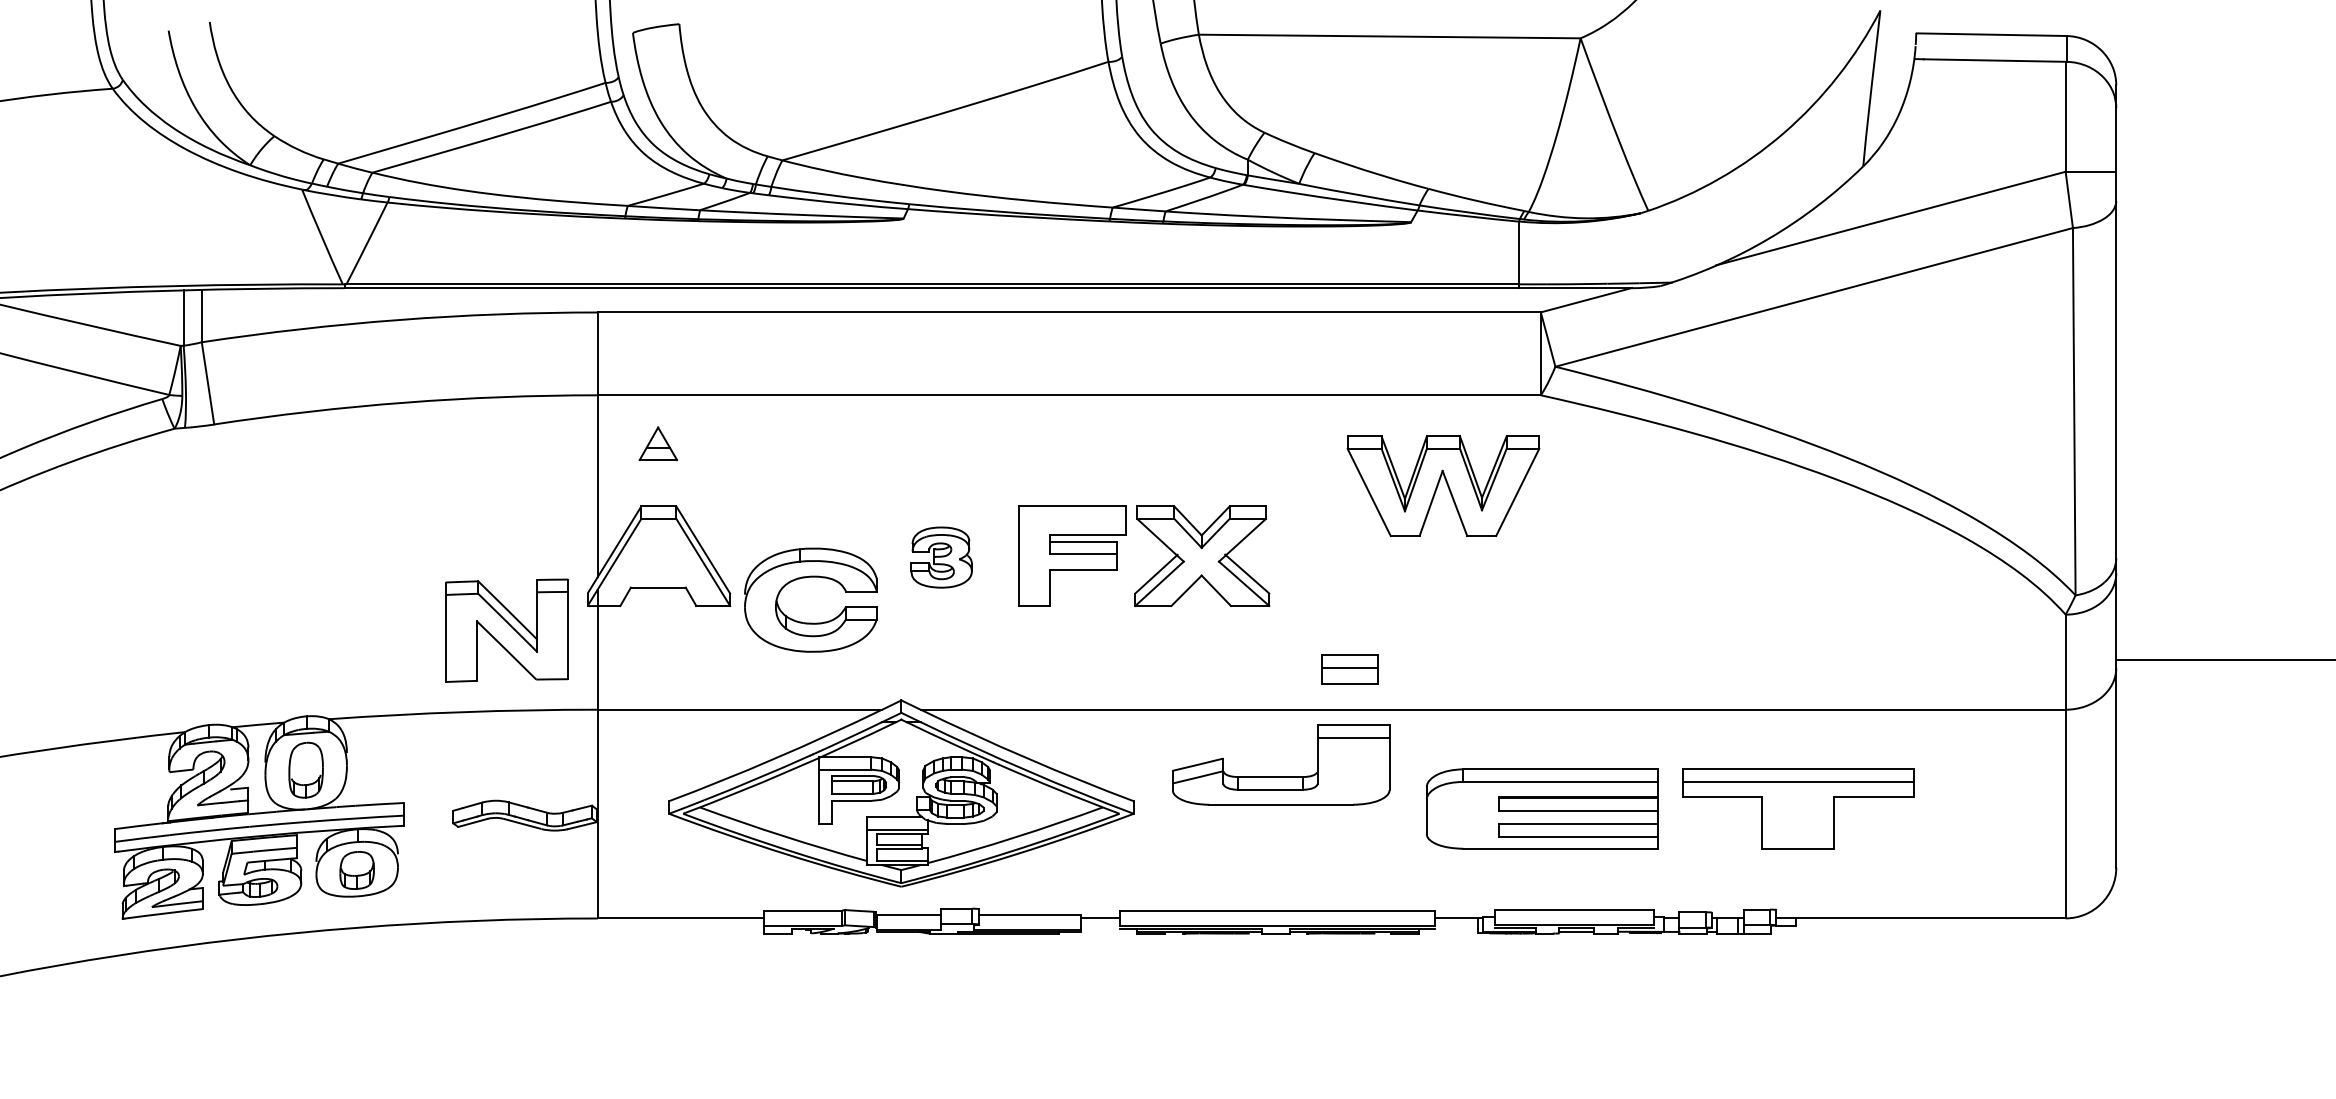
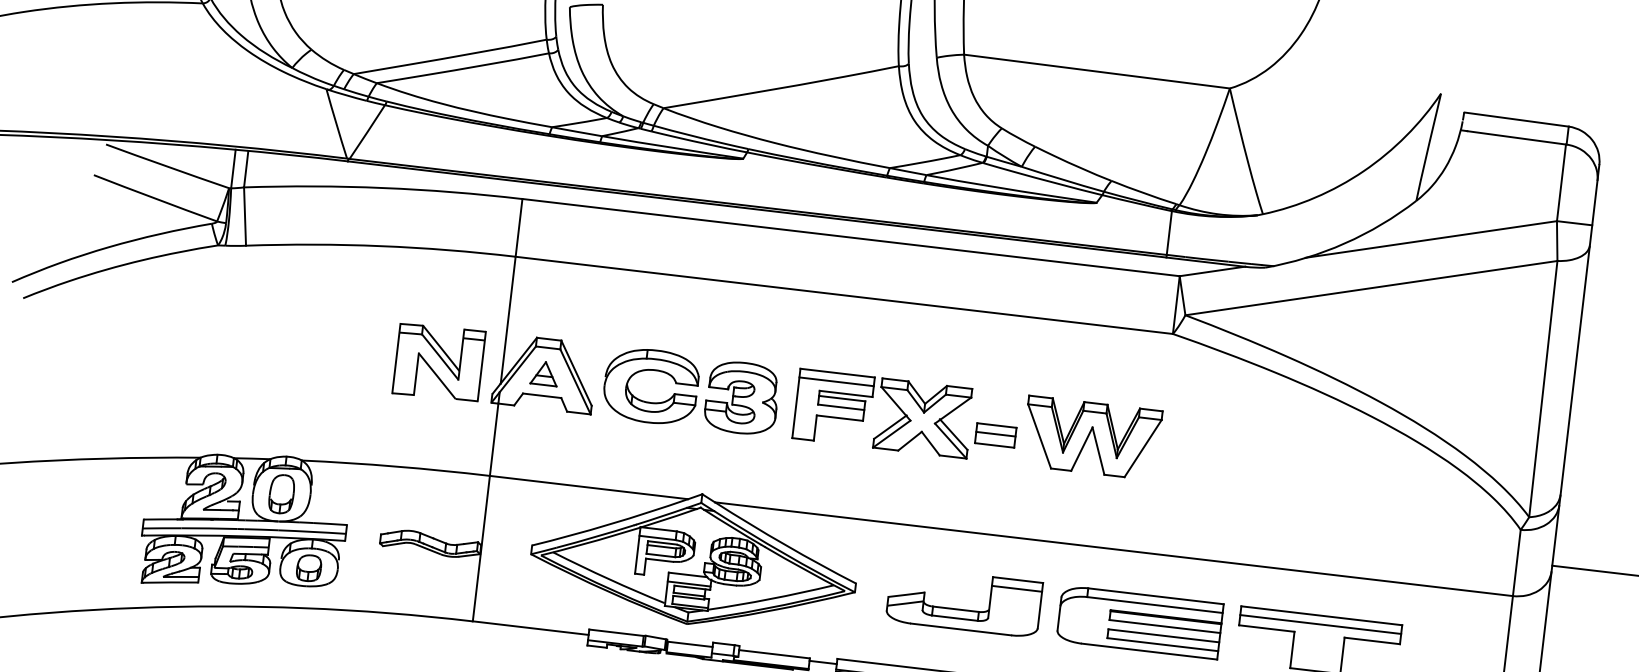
part: (658, 443) -> (544, 373), moved
part: (1443, 485) -> (1091, 437), moved
line: (1072, 518) -> (836, 381), added
part: (941, 557) -> (741, 397), size x1.67
part: (805, 578) -> (649, 370), moved
part: (506, 630) -> (438, 362), moved
part: (1349, 669) -> (995, 435), moved
part: (1281, 776) -> (963, 609), moved

